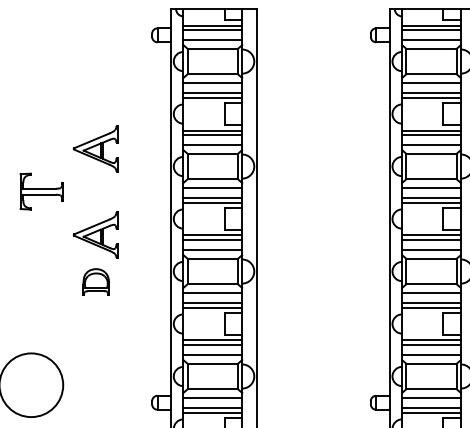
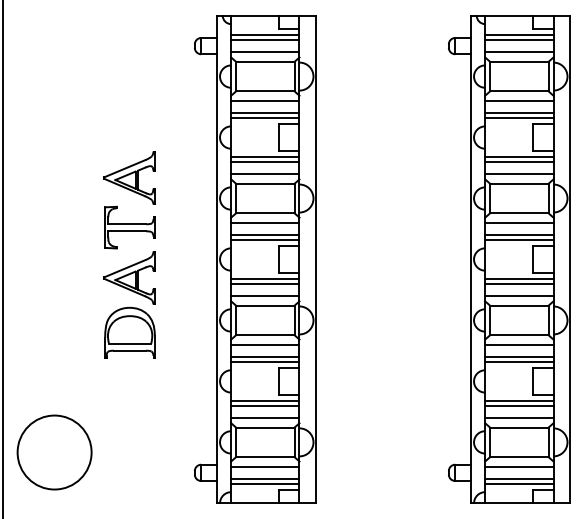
part: (41, 191) -> (129, 227), moved
part: (95, 281) -> (129, 332), size x1.67

